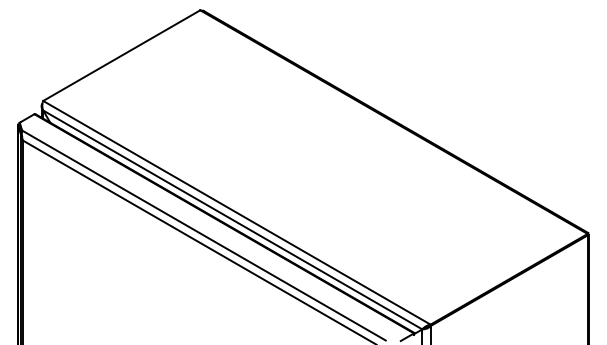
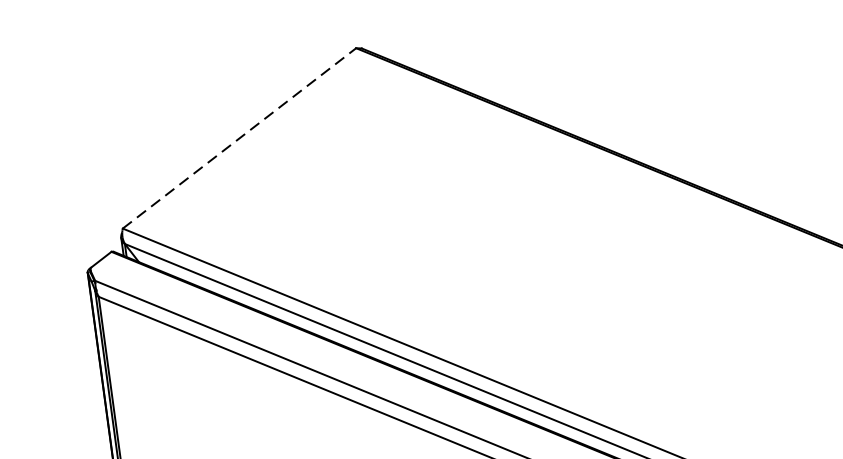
line: (121, 55) -> (239, 138), solid -> dashed

